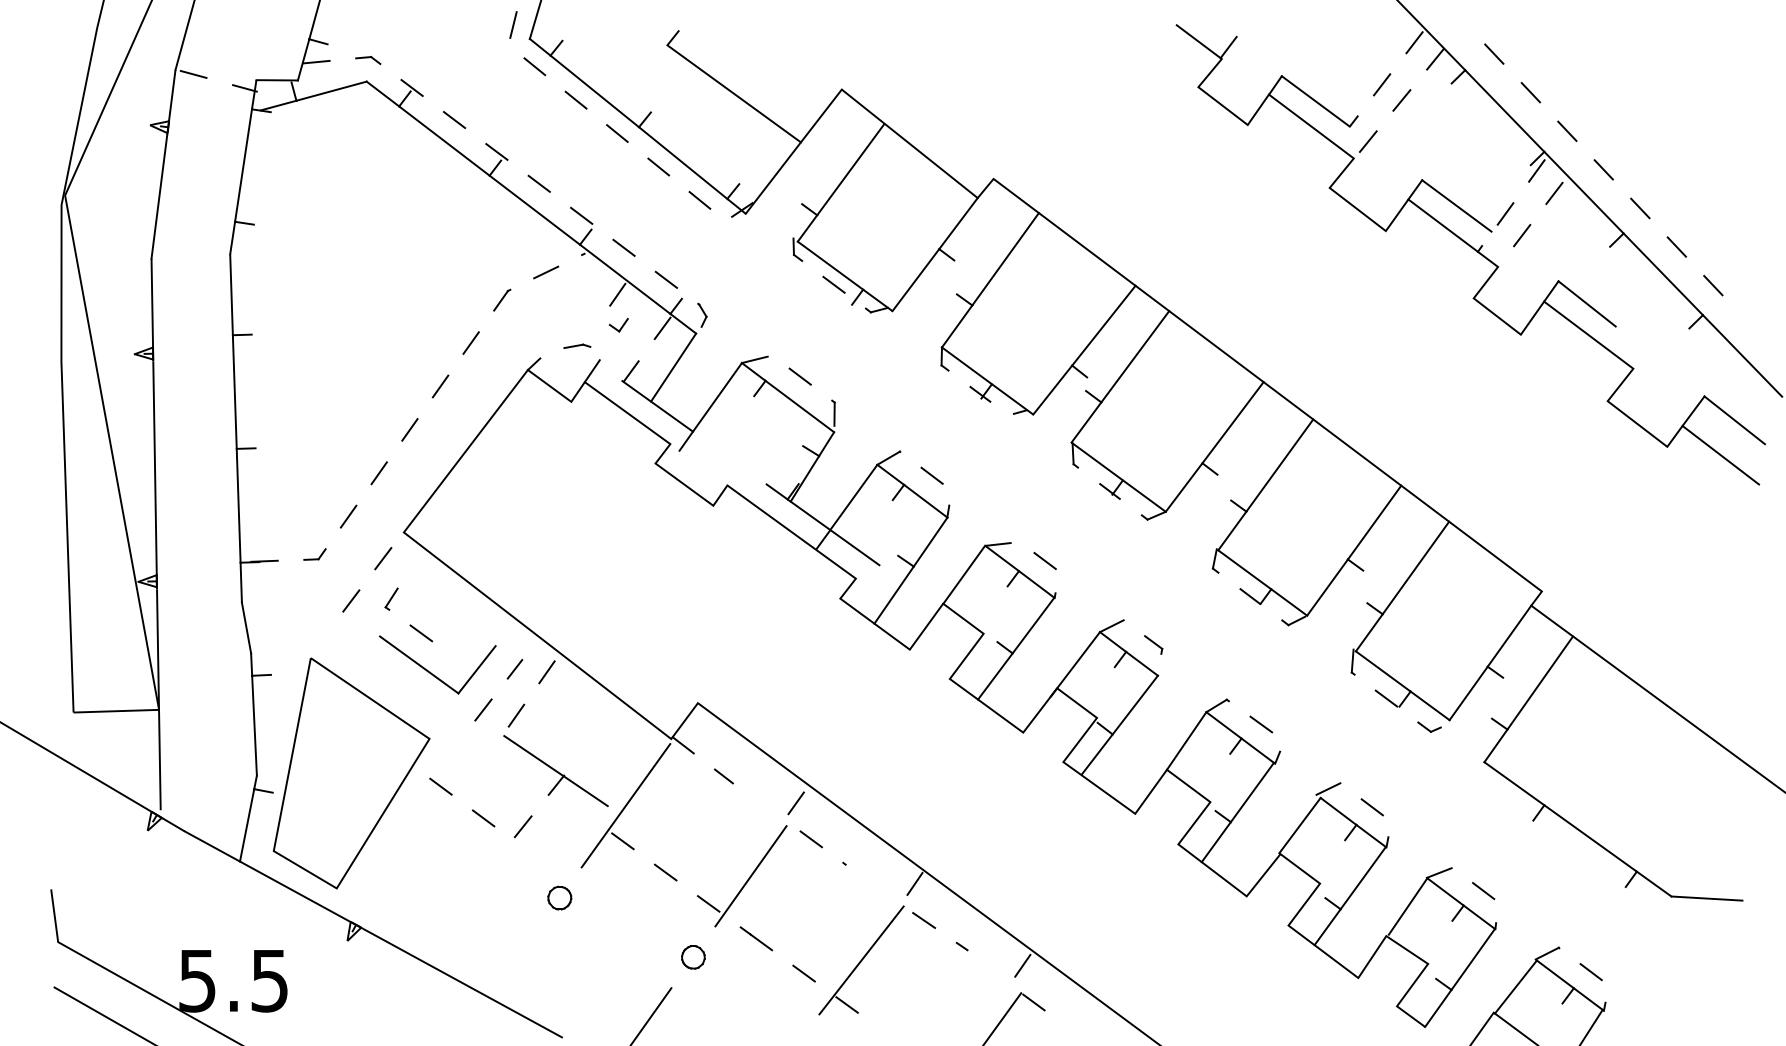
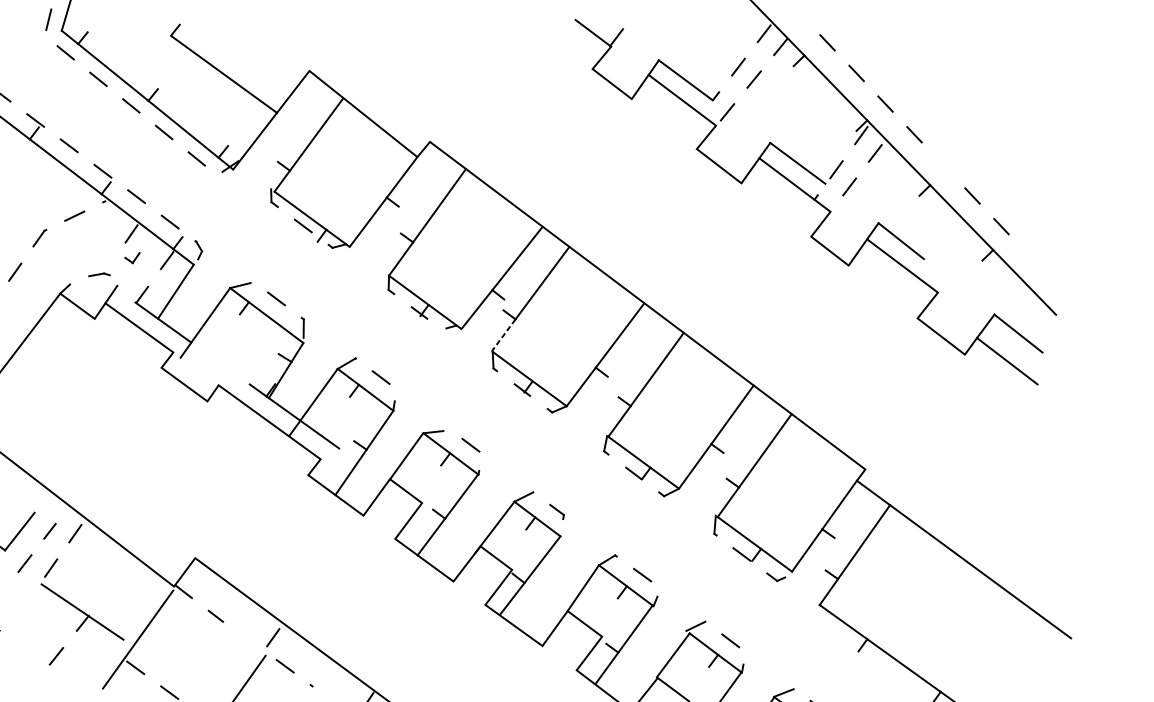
line: (1640, 208) -> (943, 165), removed
line: (1086, 422) -> (503, 335), solid -> dashed
line: (483, 818) -> (24, 649), removed

